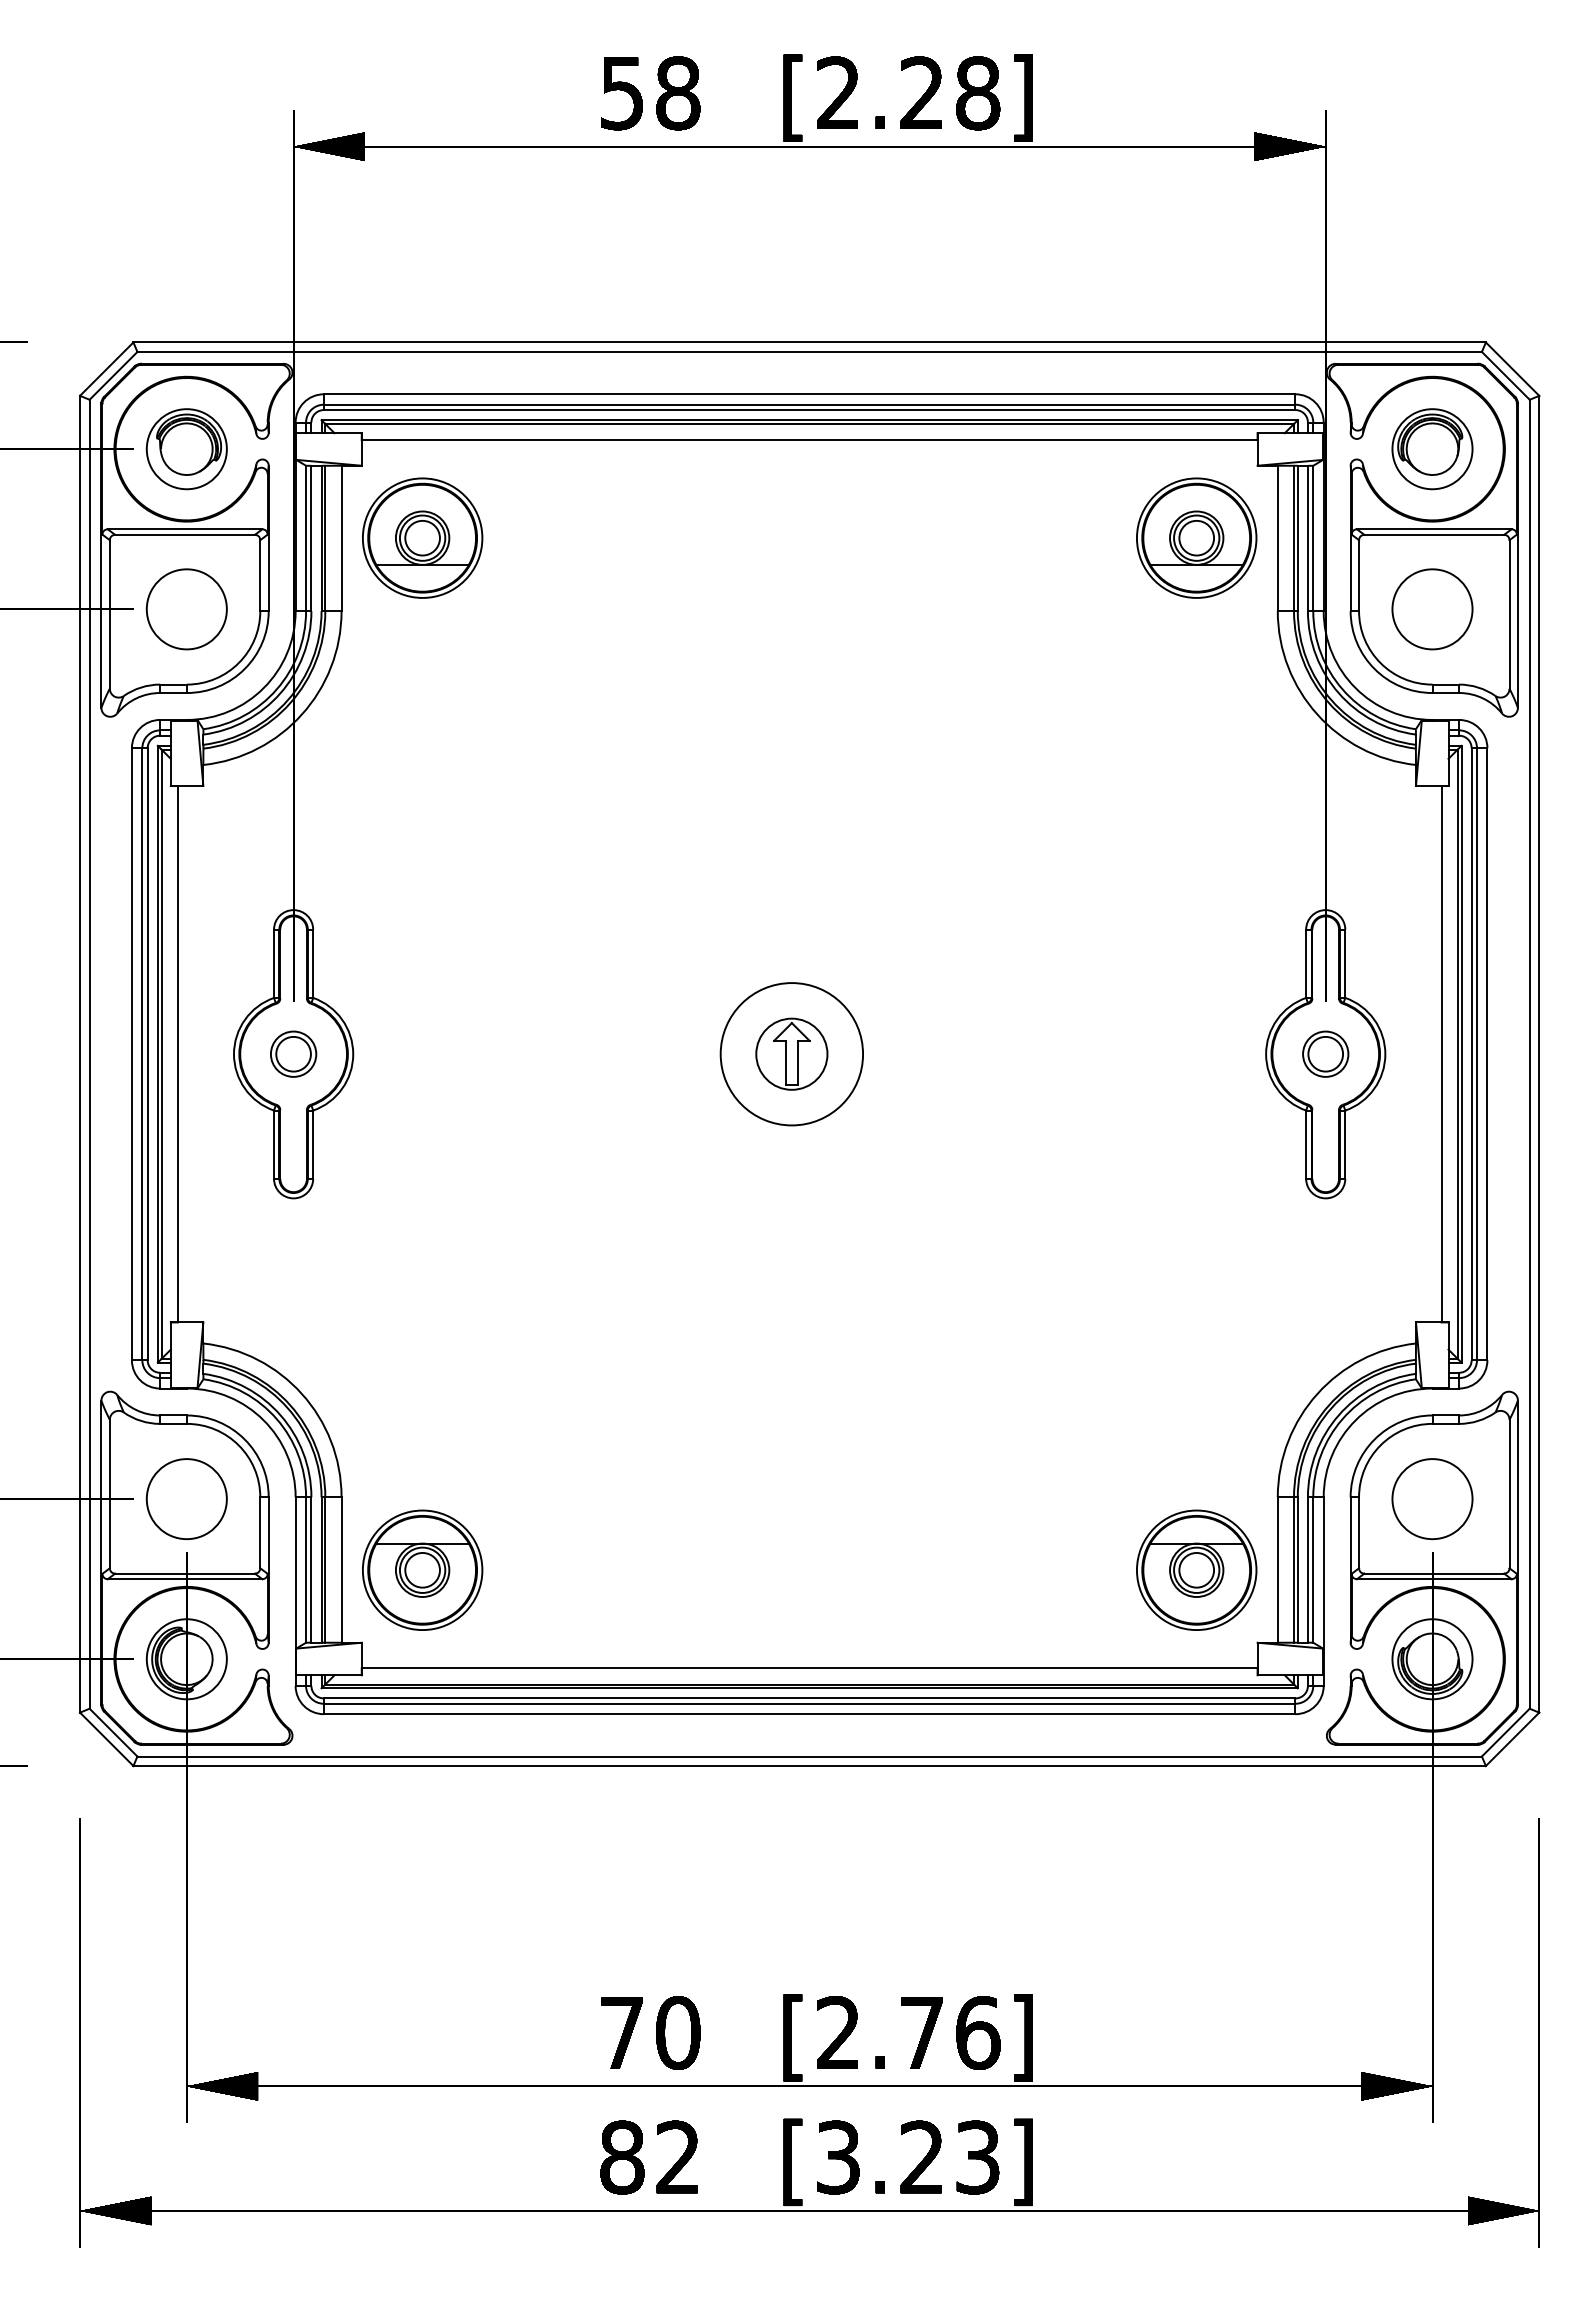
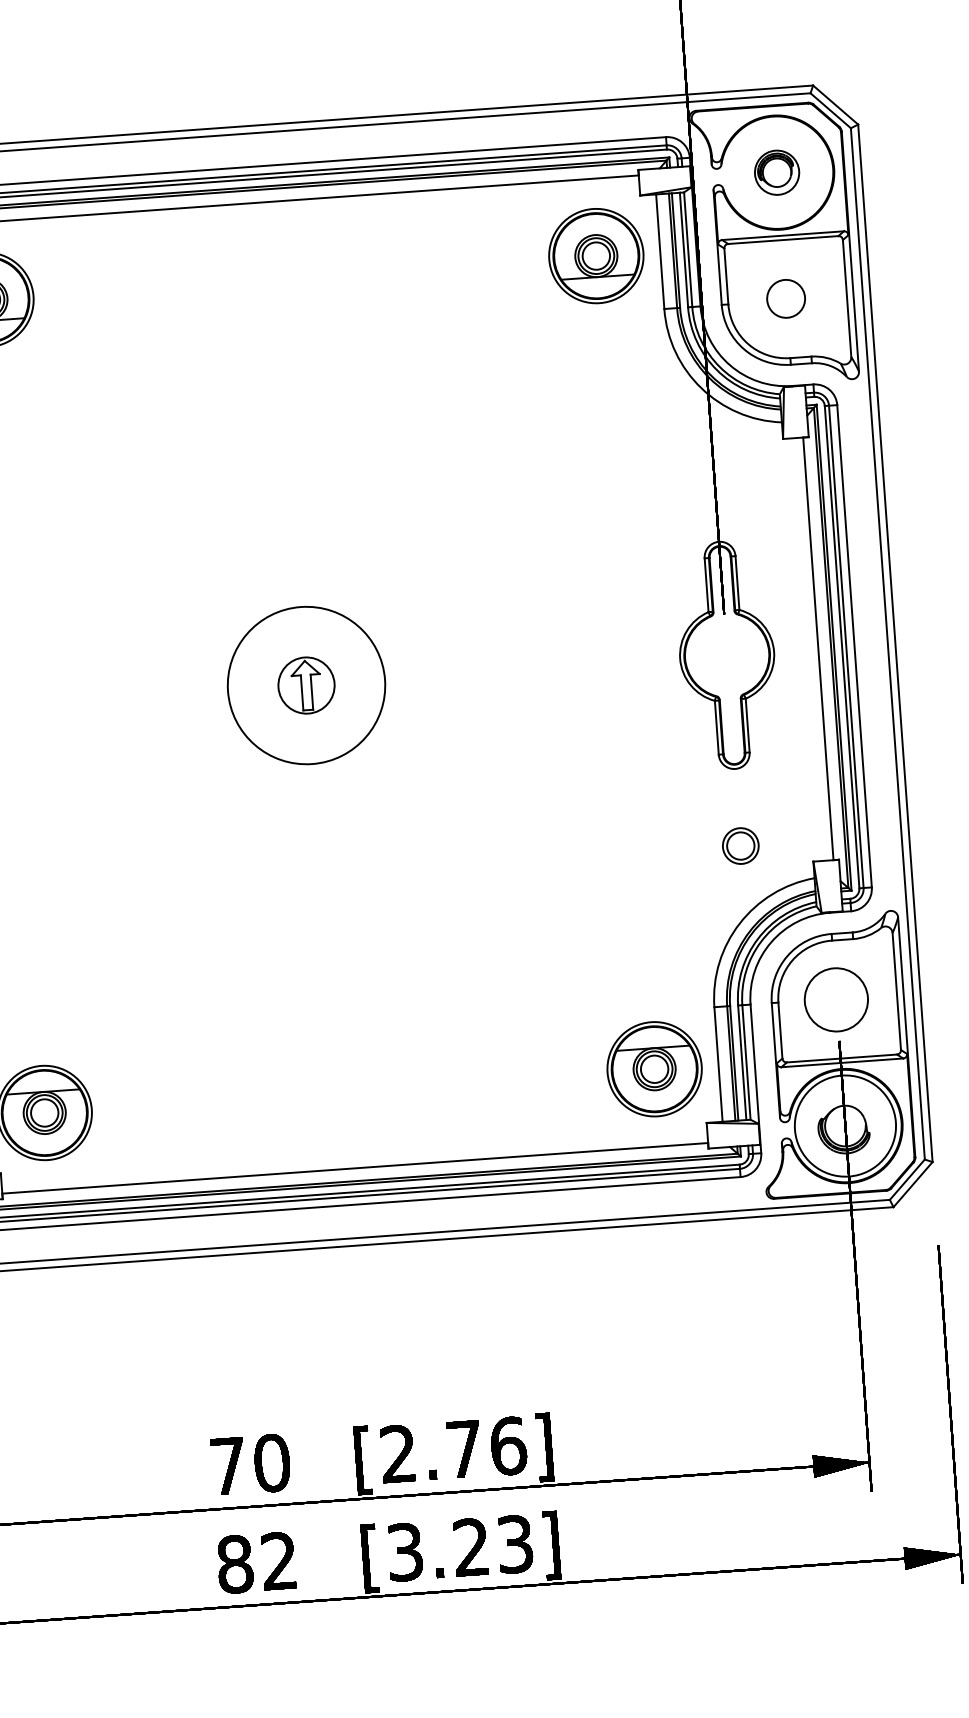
part: (1432, 449) -> (777, 172), size x0.7
circle: (1432, 609) -> (786, 298), size x0.6
part: (1325, 1053) -> (740, 845), moved
circle: (791, 1054) -> (306, 685), size x1.4
circle: (1432, 1659) -> (845, 1126), size x1.6

